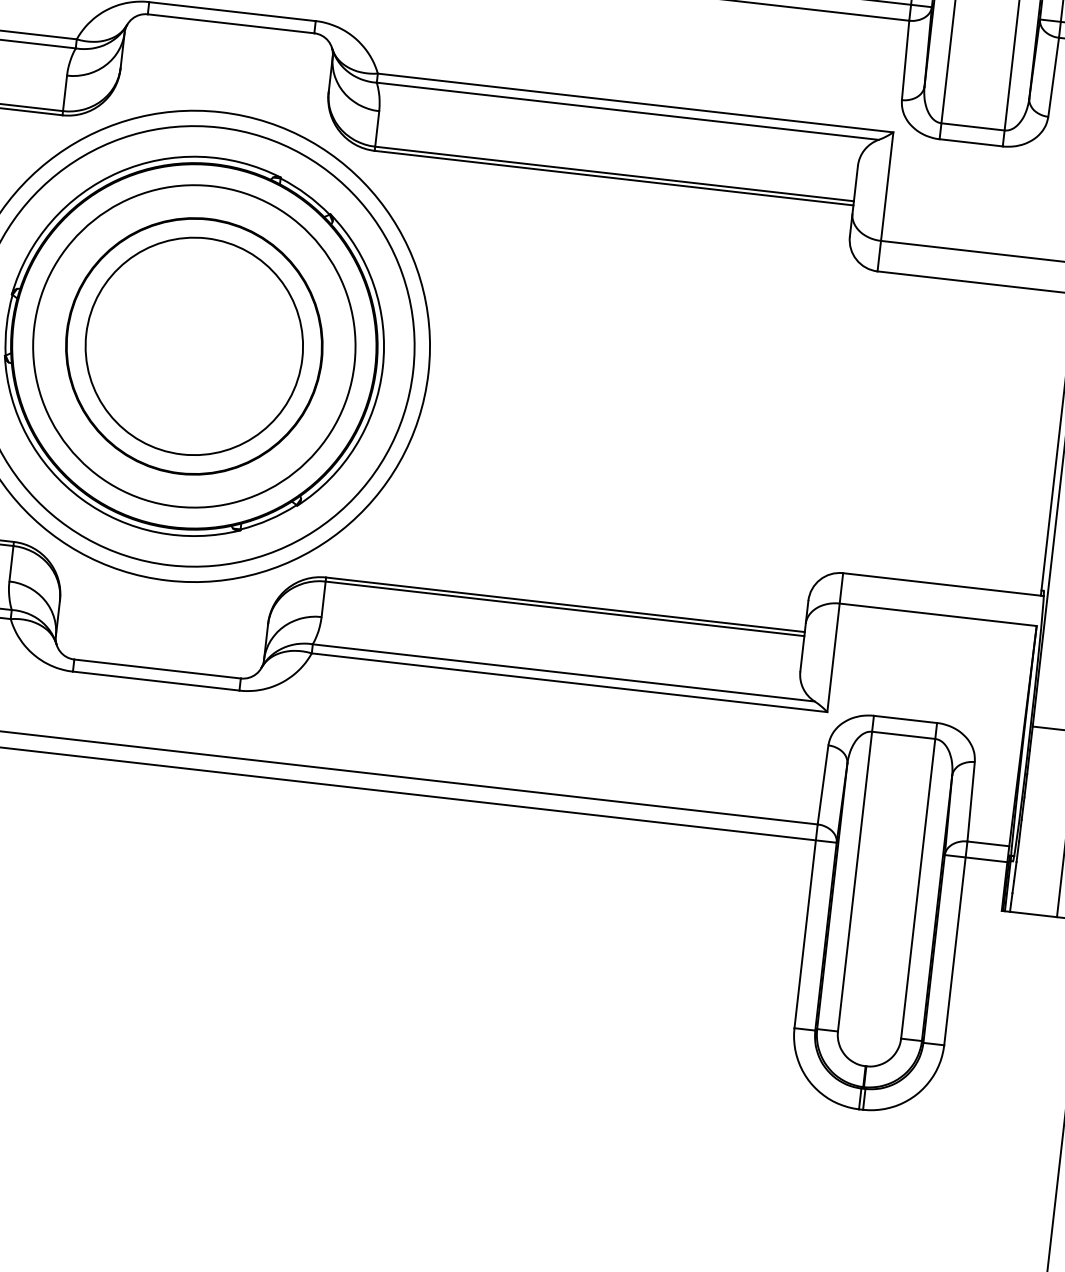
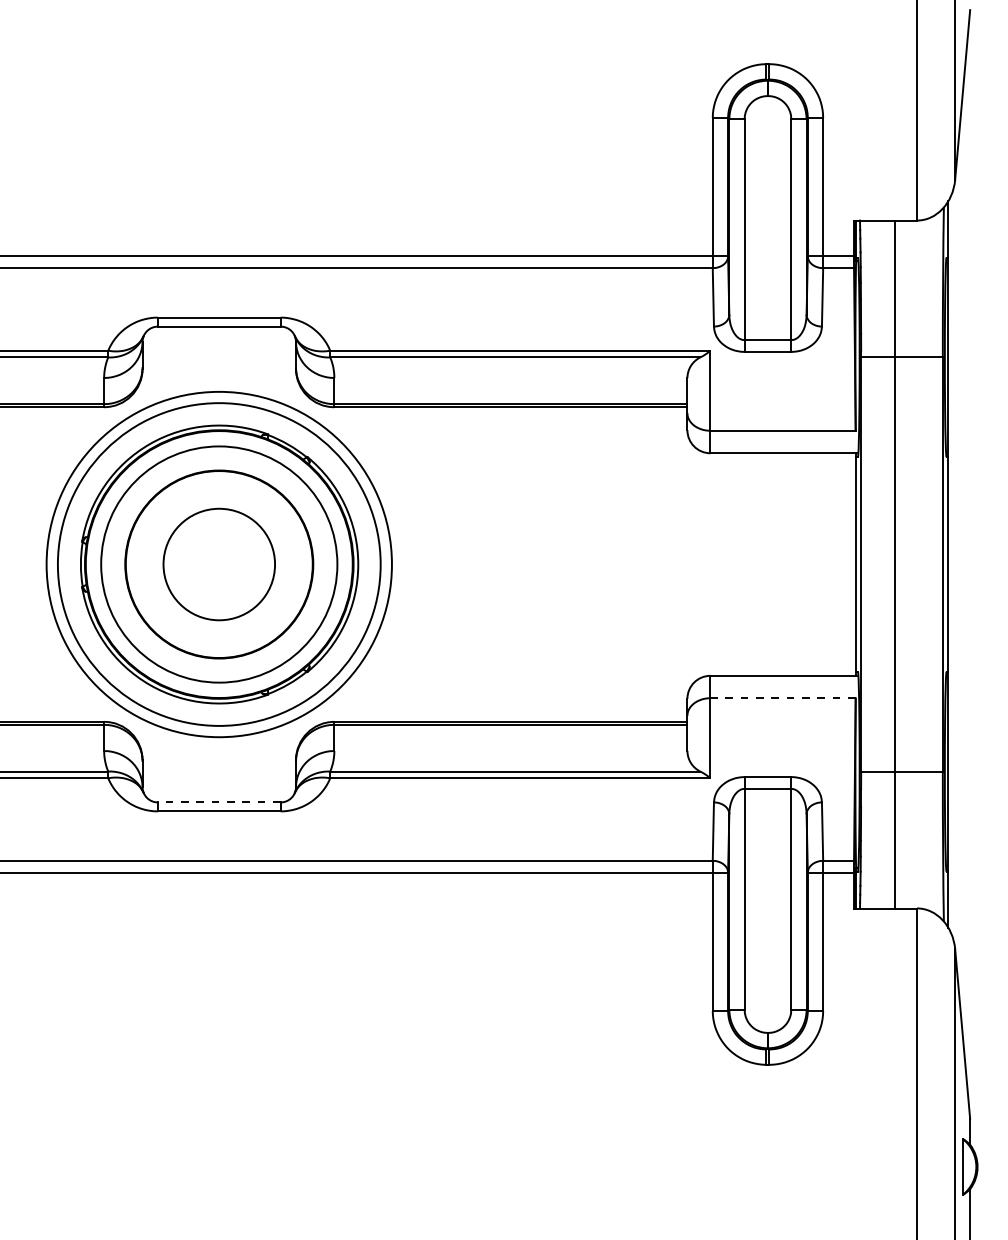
circle: (193, 346) -> (218, 564), size x0.7
line: (938, 615) -> (783, 698), solid -> dashed
line: (156, 668) -> (218, 802), solid -> dashed

